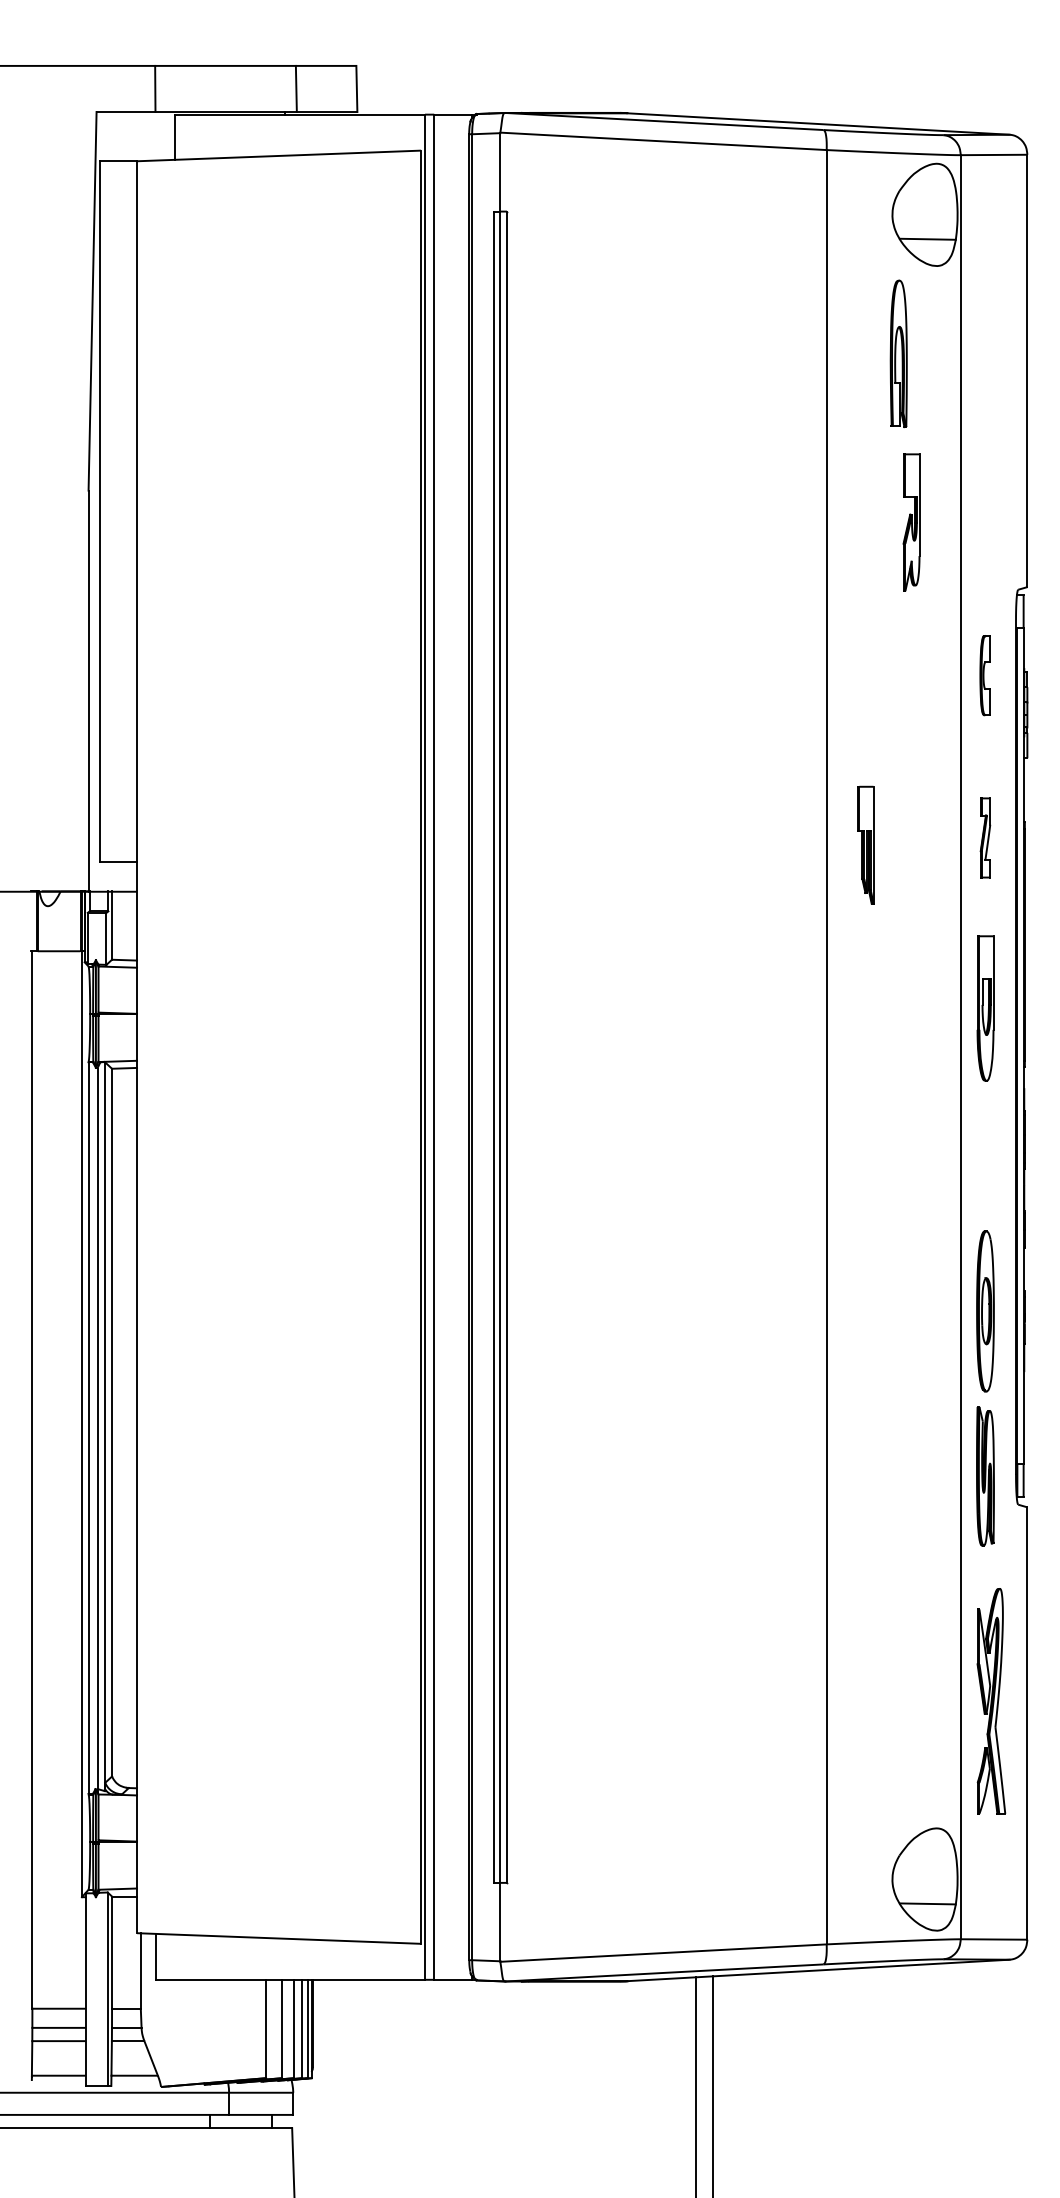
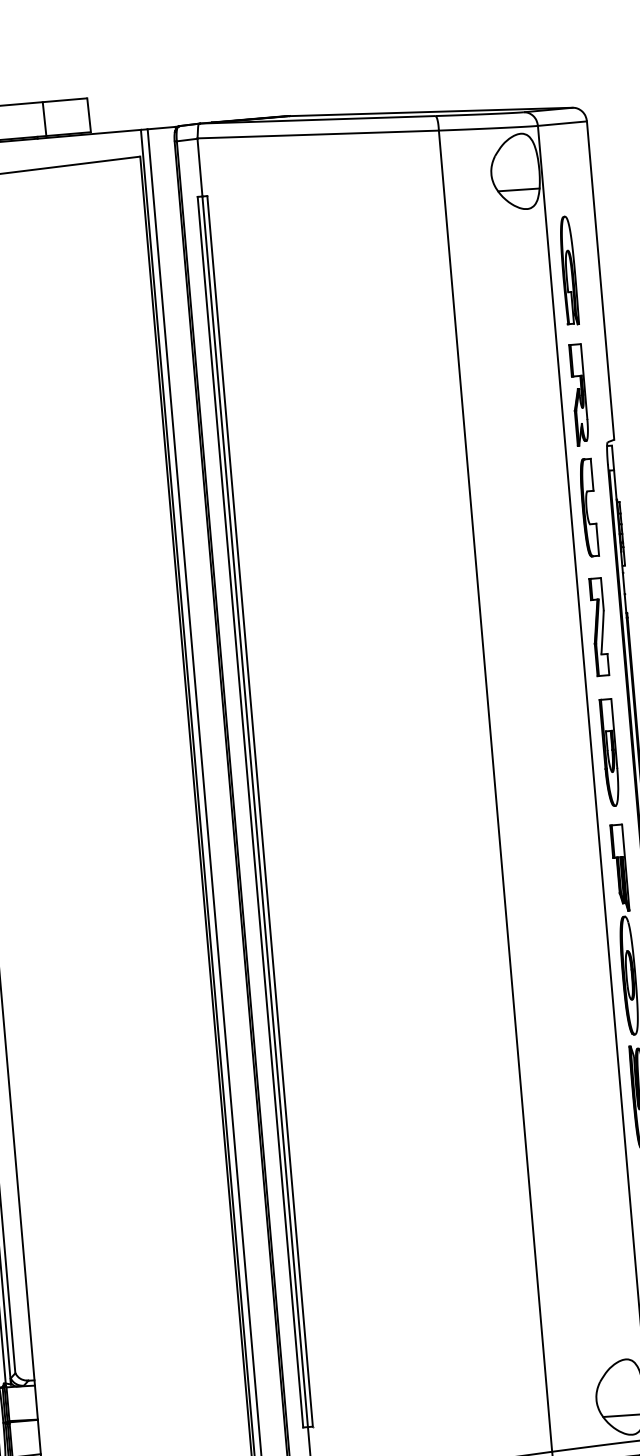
part: (898, 353) -> (568, 270), moved
part: (911, 522) -> (579, 394), moved
part: (985, 675) -> (588, 507), size x1.67
part: (985, 837) -> (599, 626), size x1.67
part: (865, 844) -> (619, 867), moved

